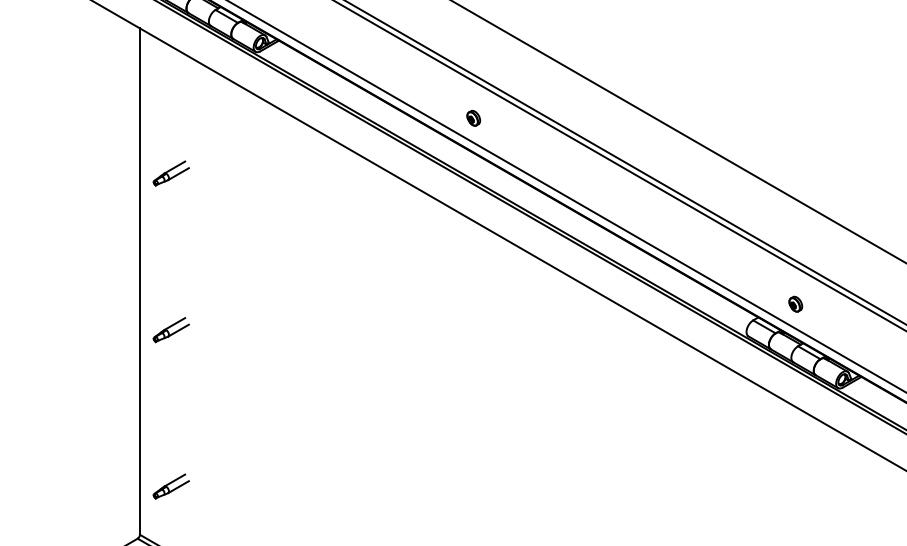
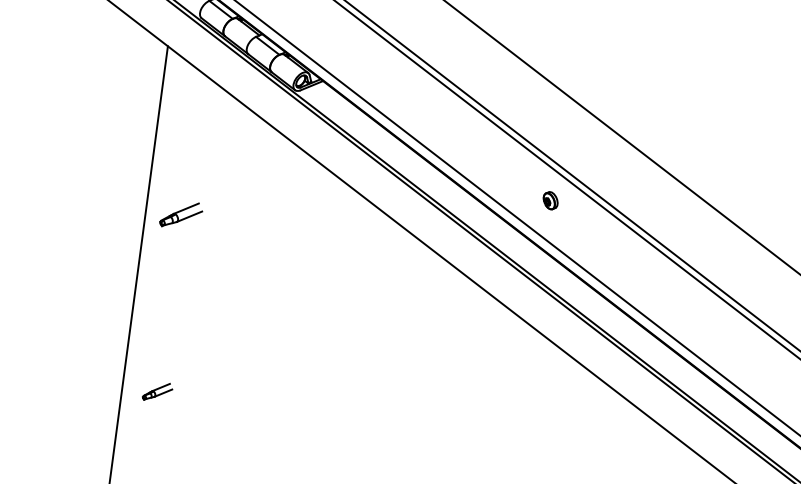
part: (473, 118) -> (550, 200), moved
part: (170, 330) -> (156, 392), size x0.7

